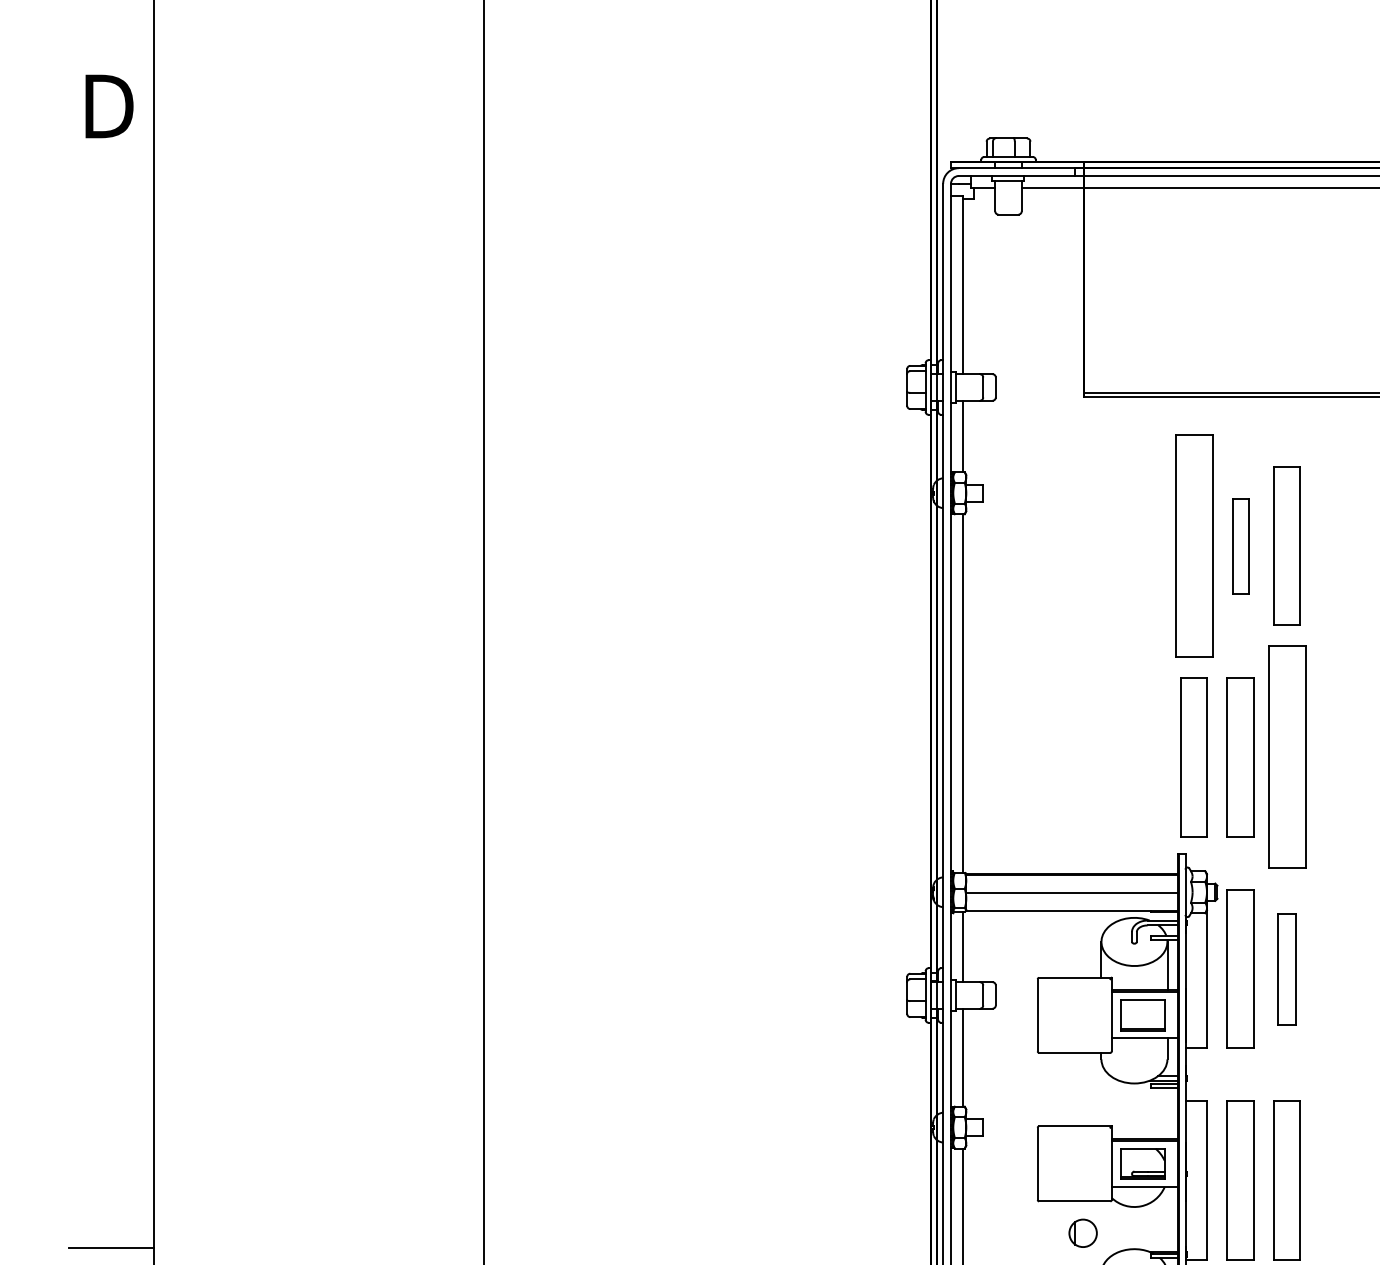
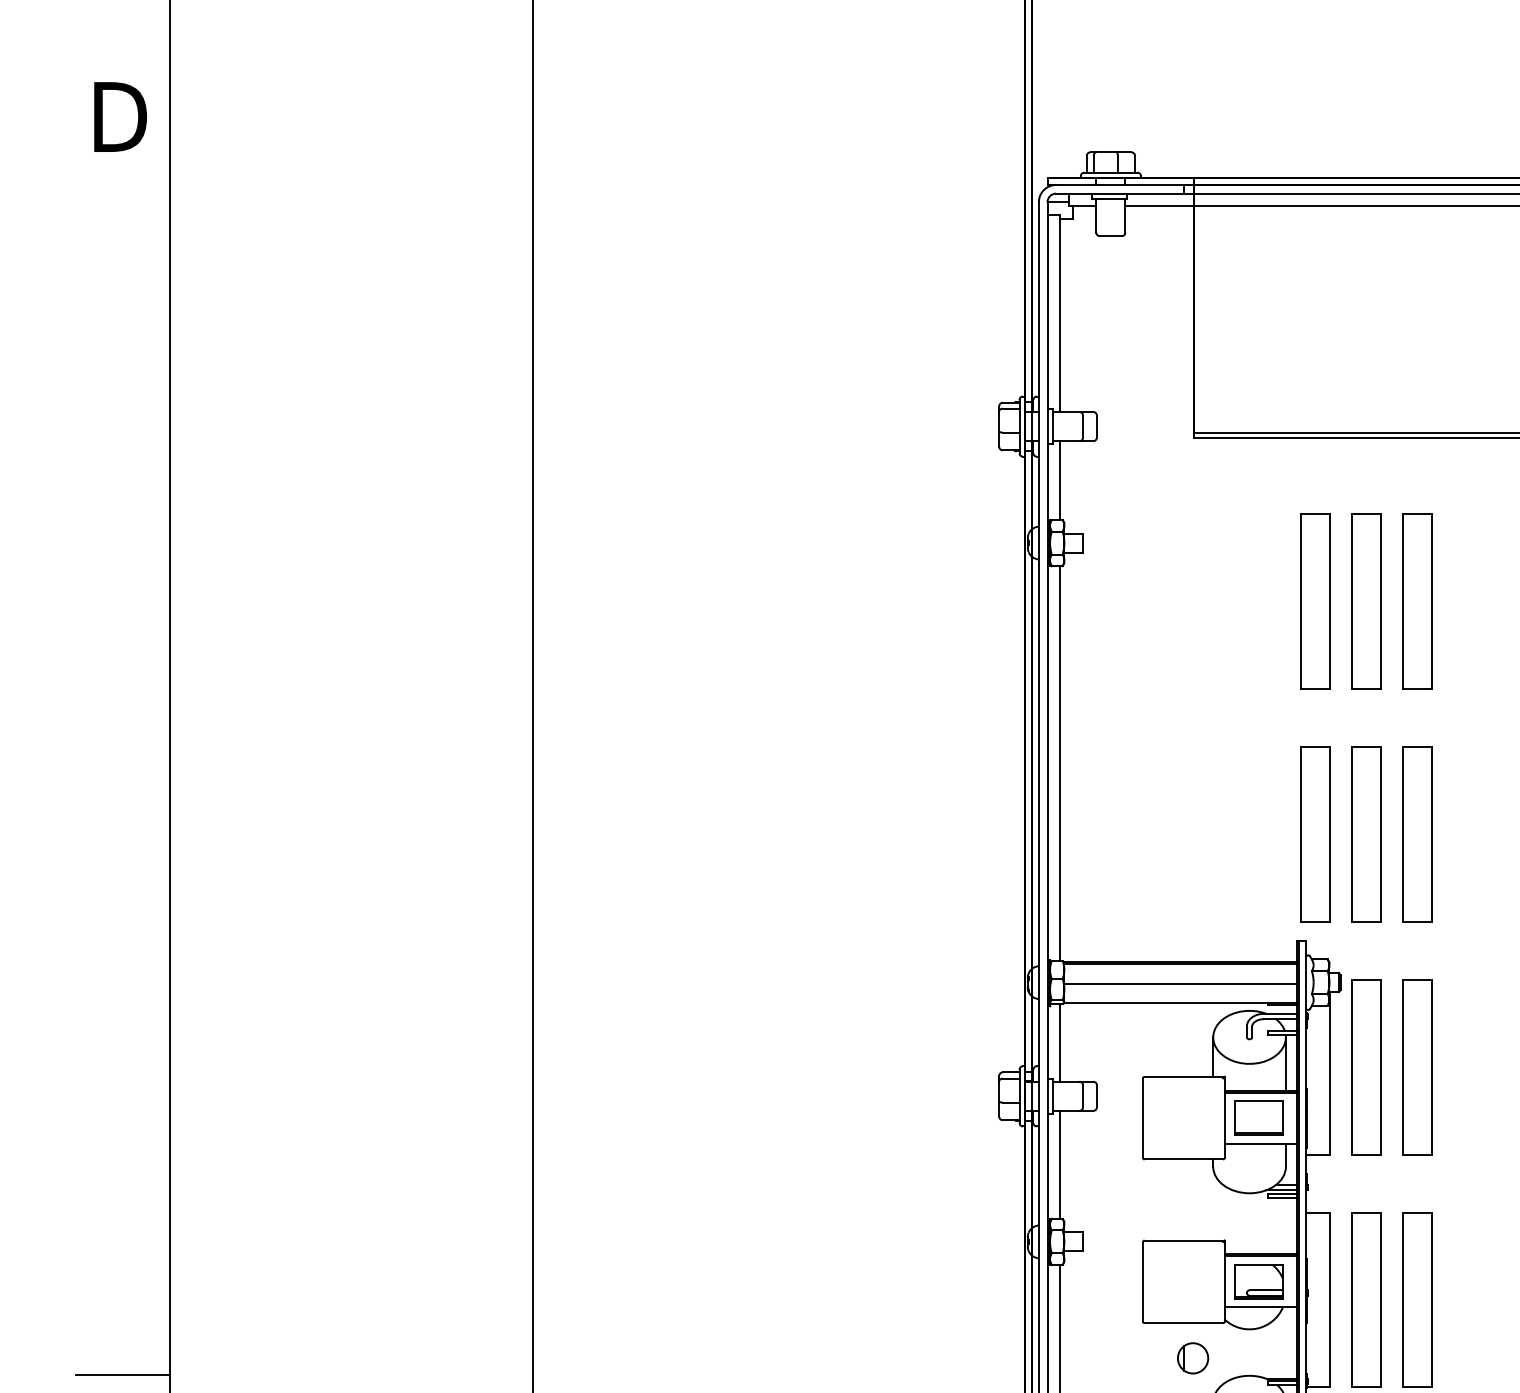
part: (1194, 546) -> (1315, 601), size x0.71
part: (1240, 546) -> (1366, 601), size x1.67
part: (1286, 757) -> (1417, 834), size x0.71
part: (1286, 969) -> (1417, 1067), size x1.43

